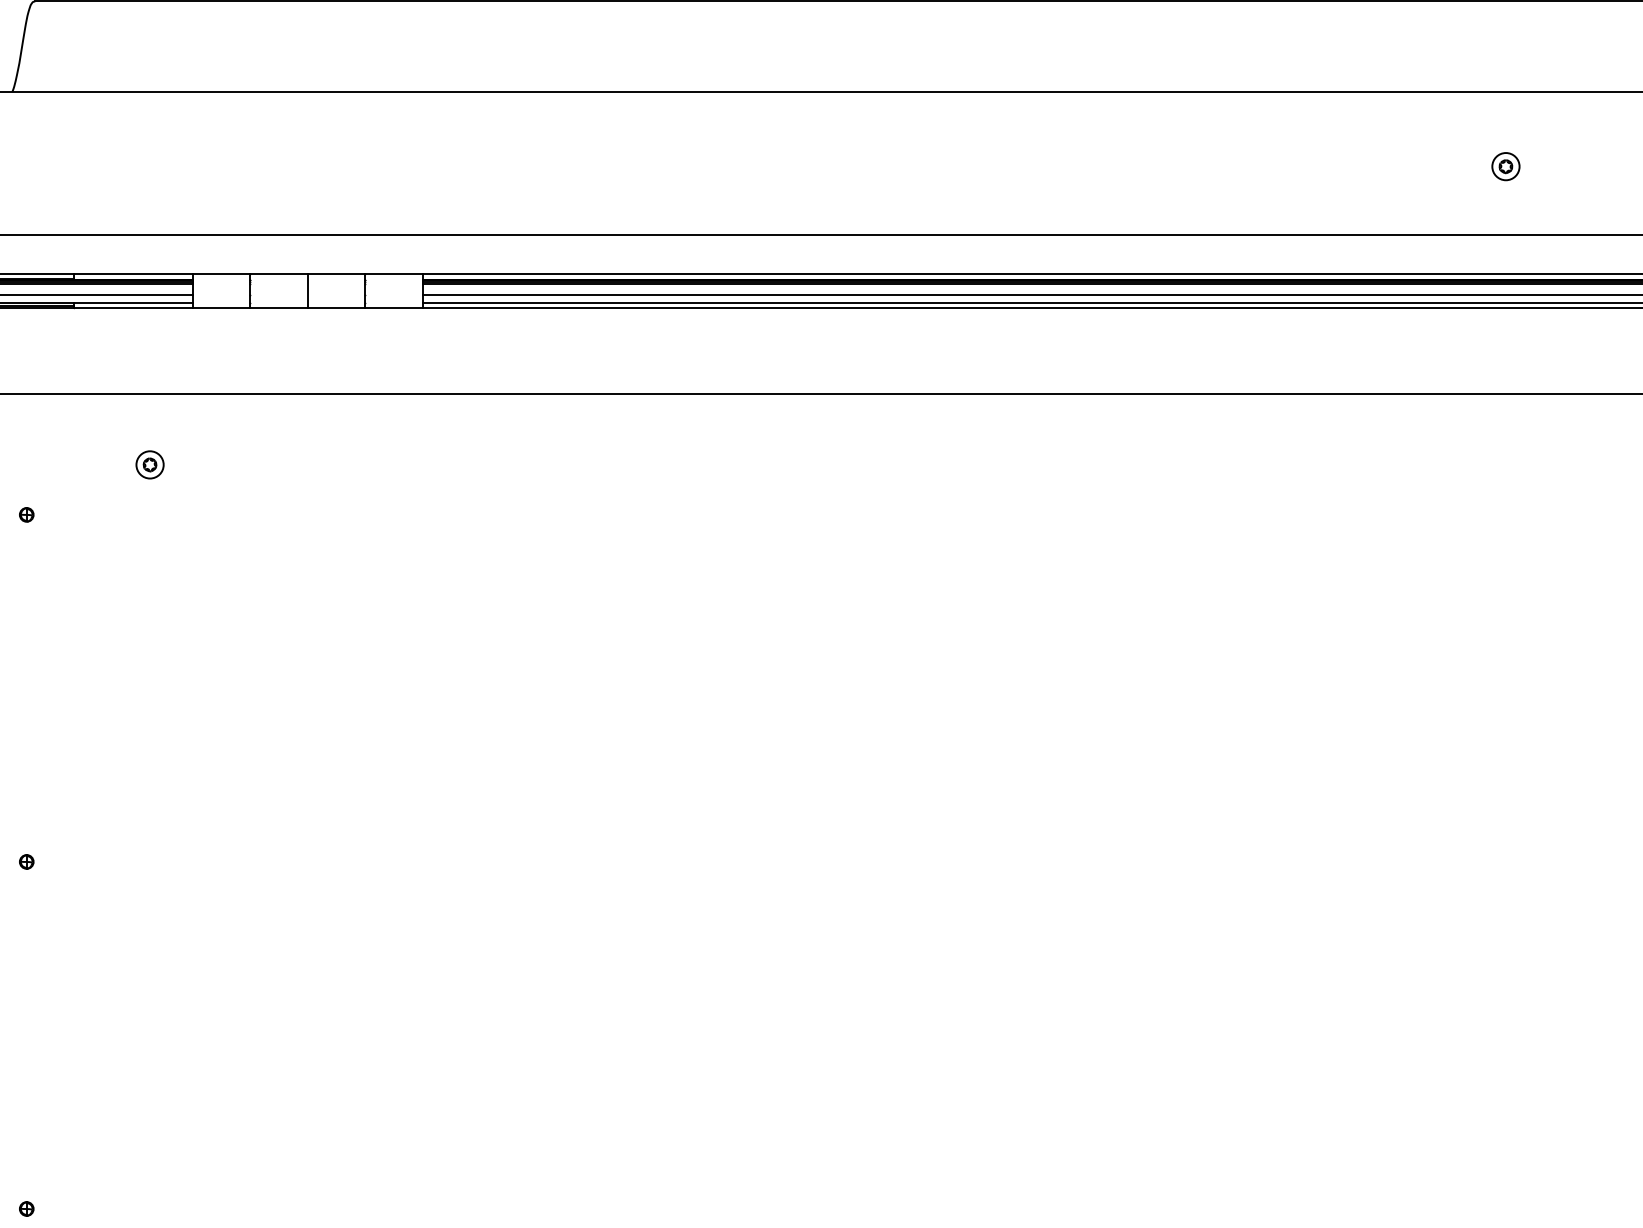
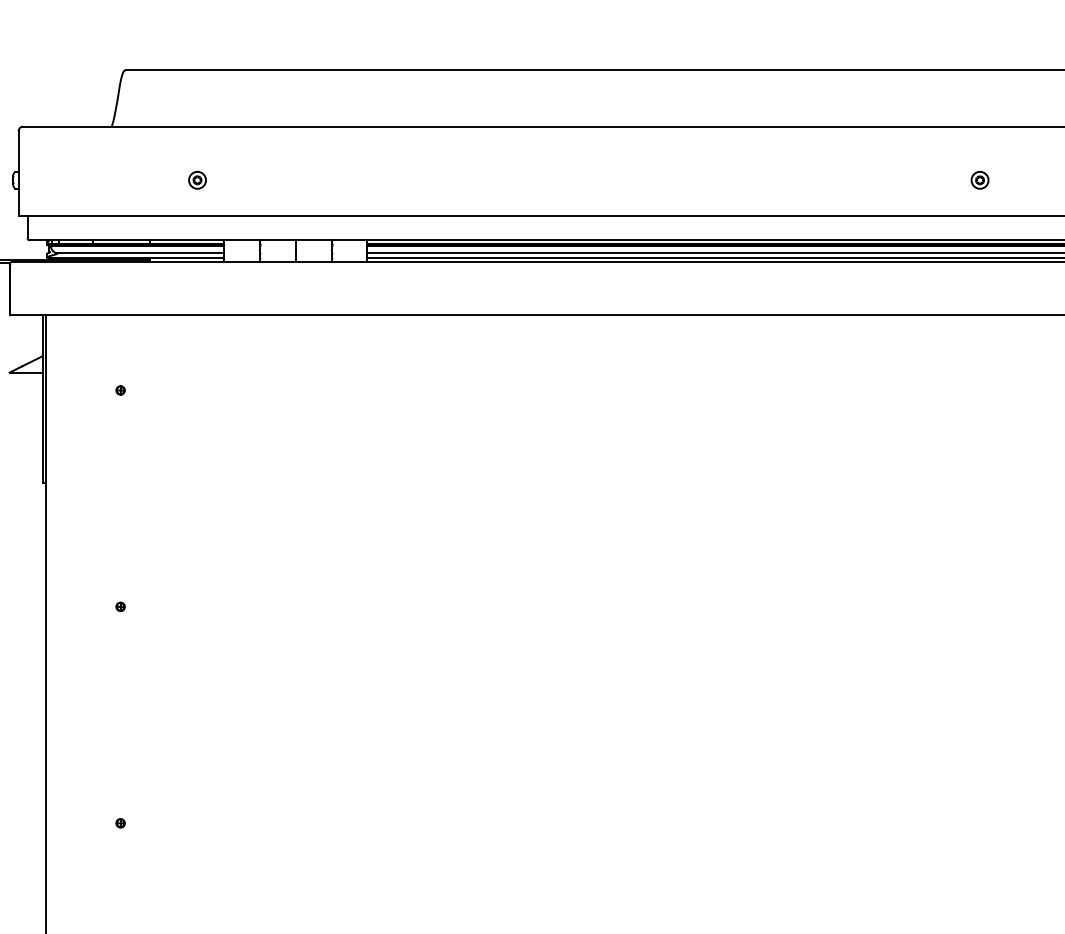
part: (1505, 166) -> (979, 180), moved
part: (150, 463) -> (197, 179), moved

